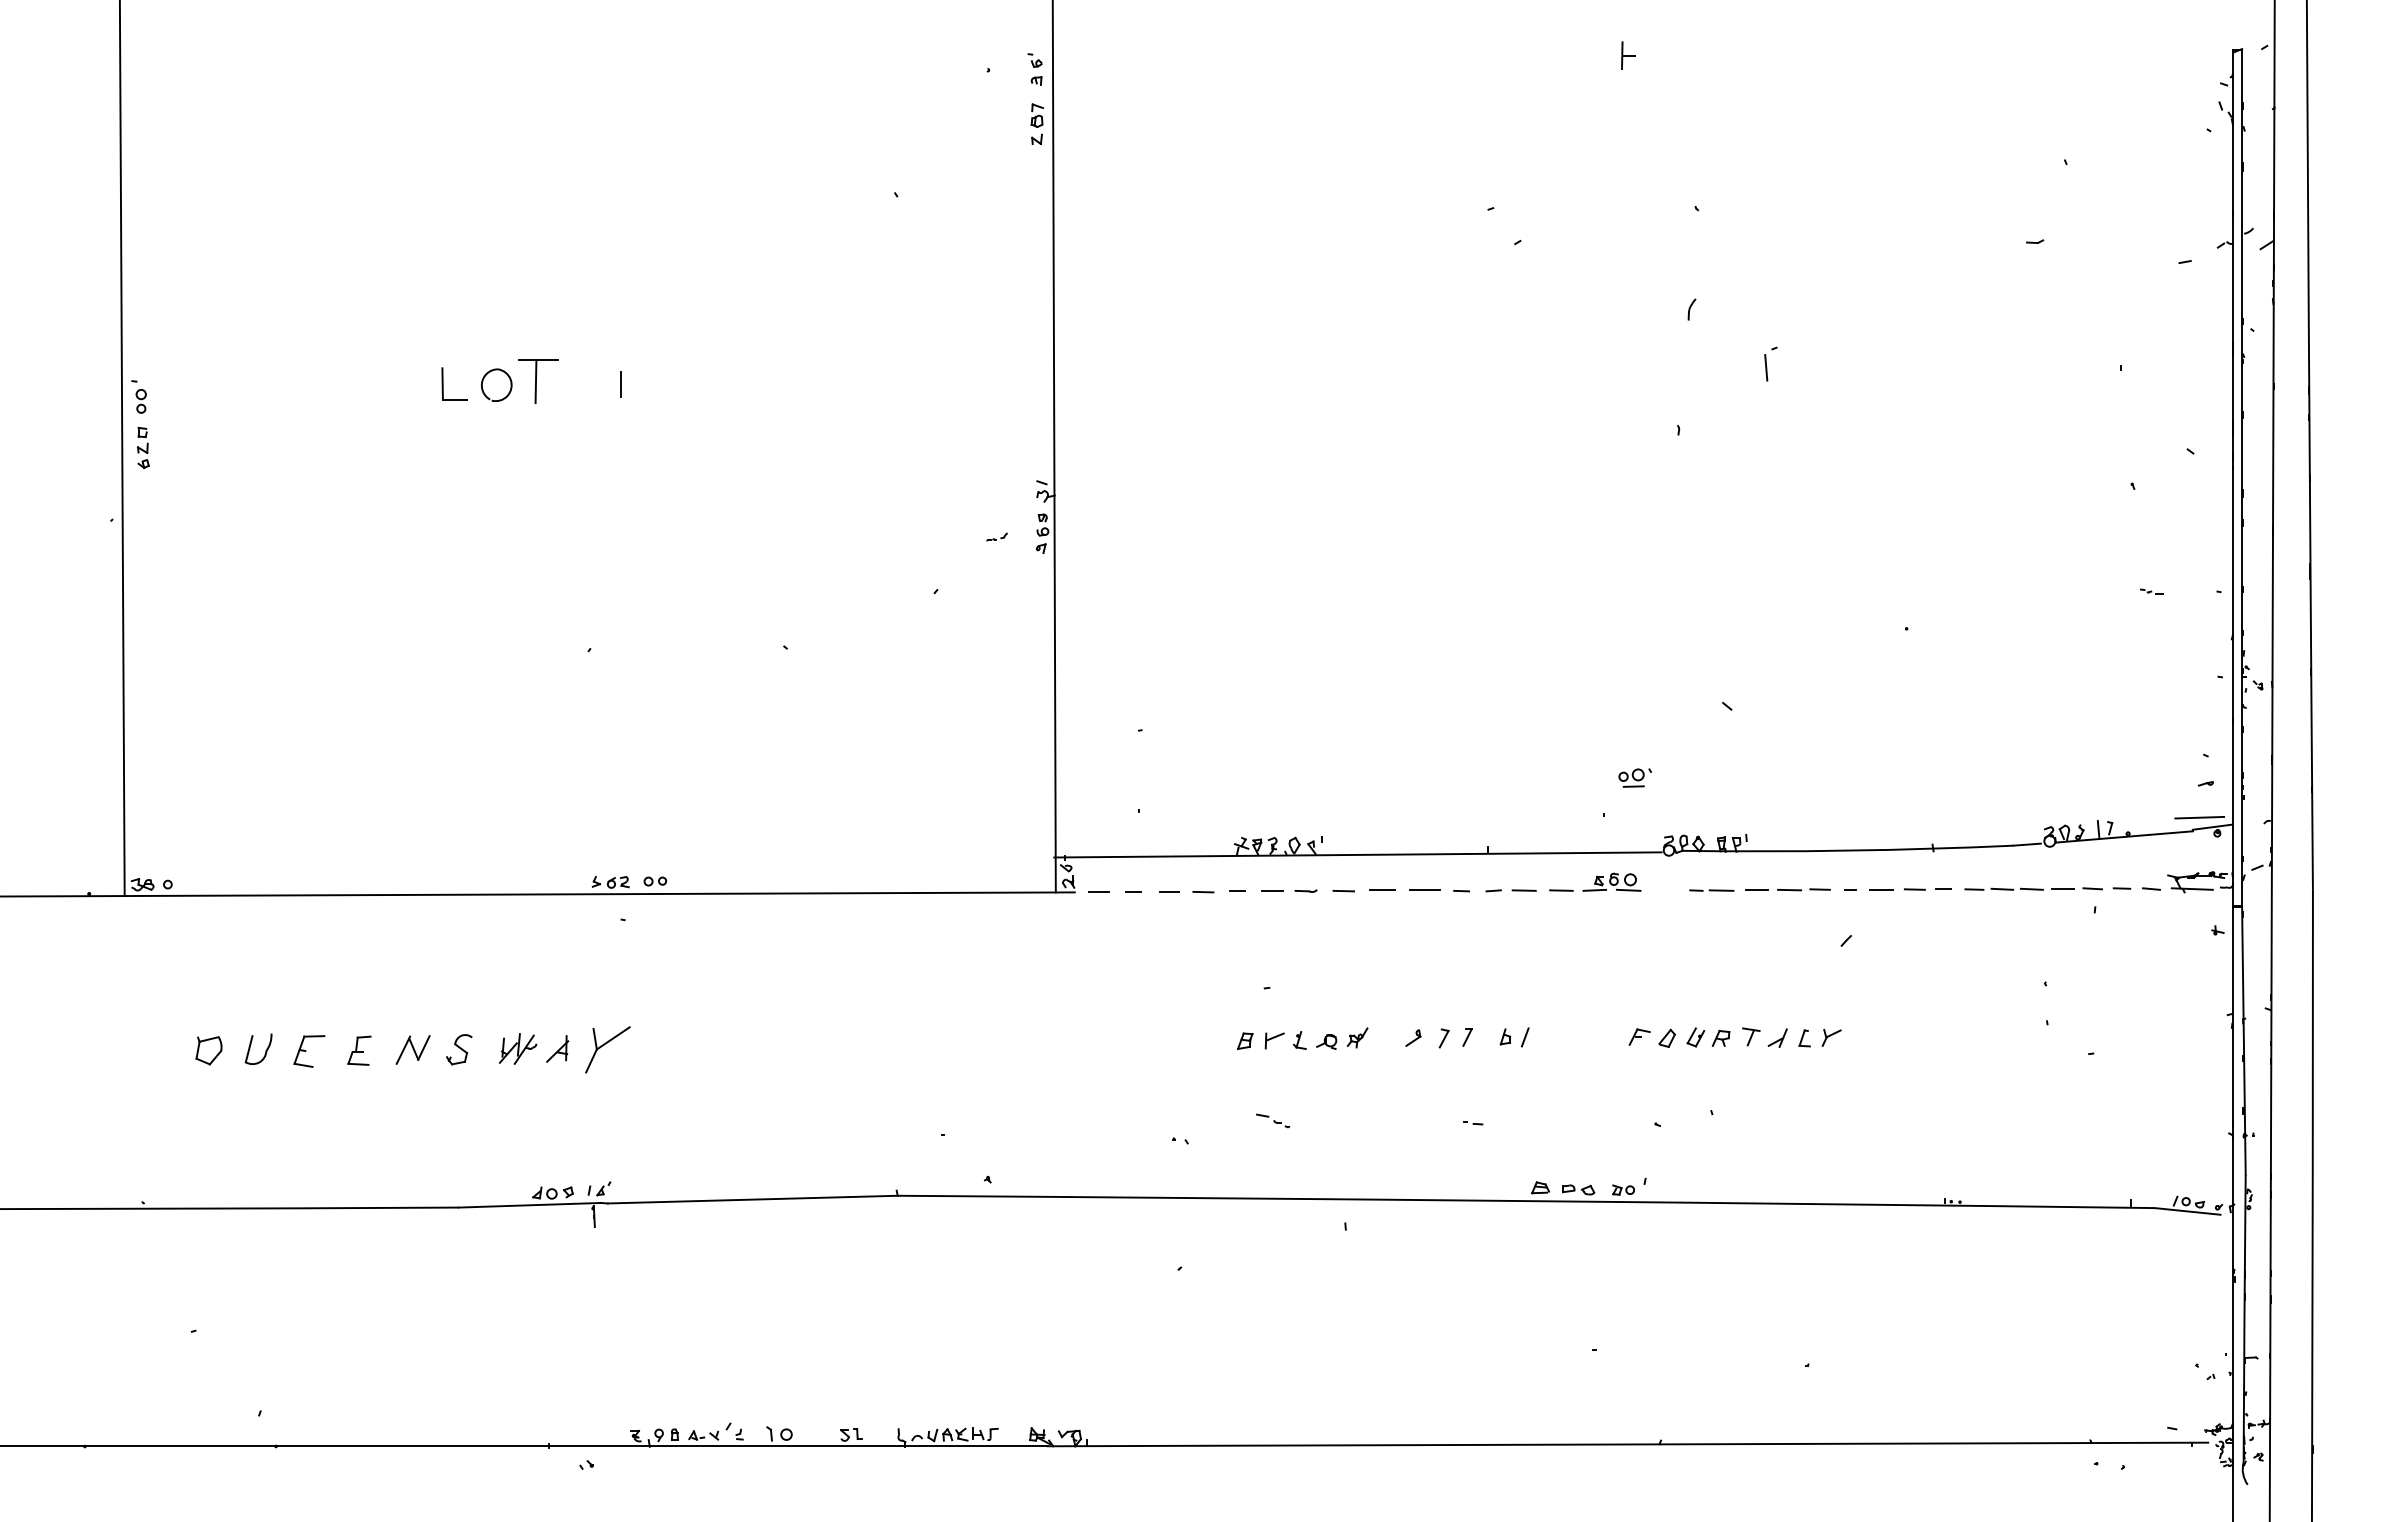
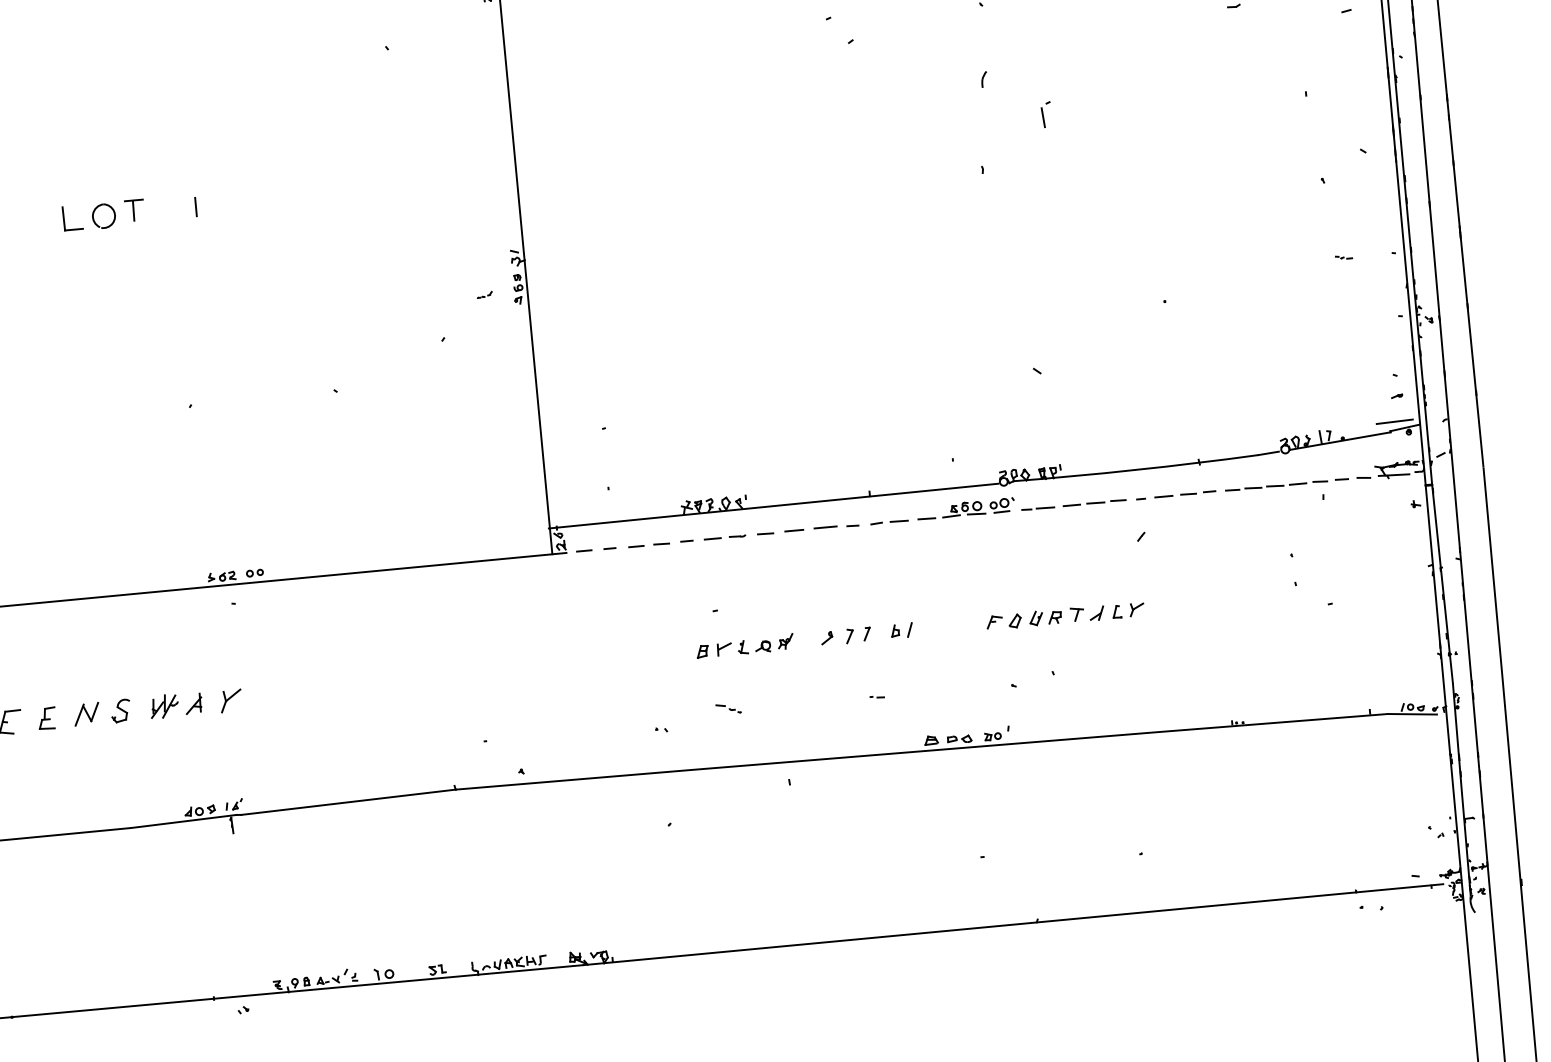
part: (538, 381) -> (134, 210), size x0.62
part: (1634, 777) -> (1001, 505), moved
part: (607, 1049) -> (230, 700), size x0.62

